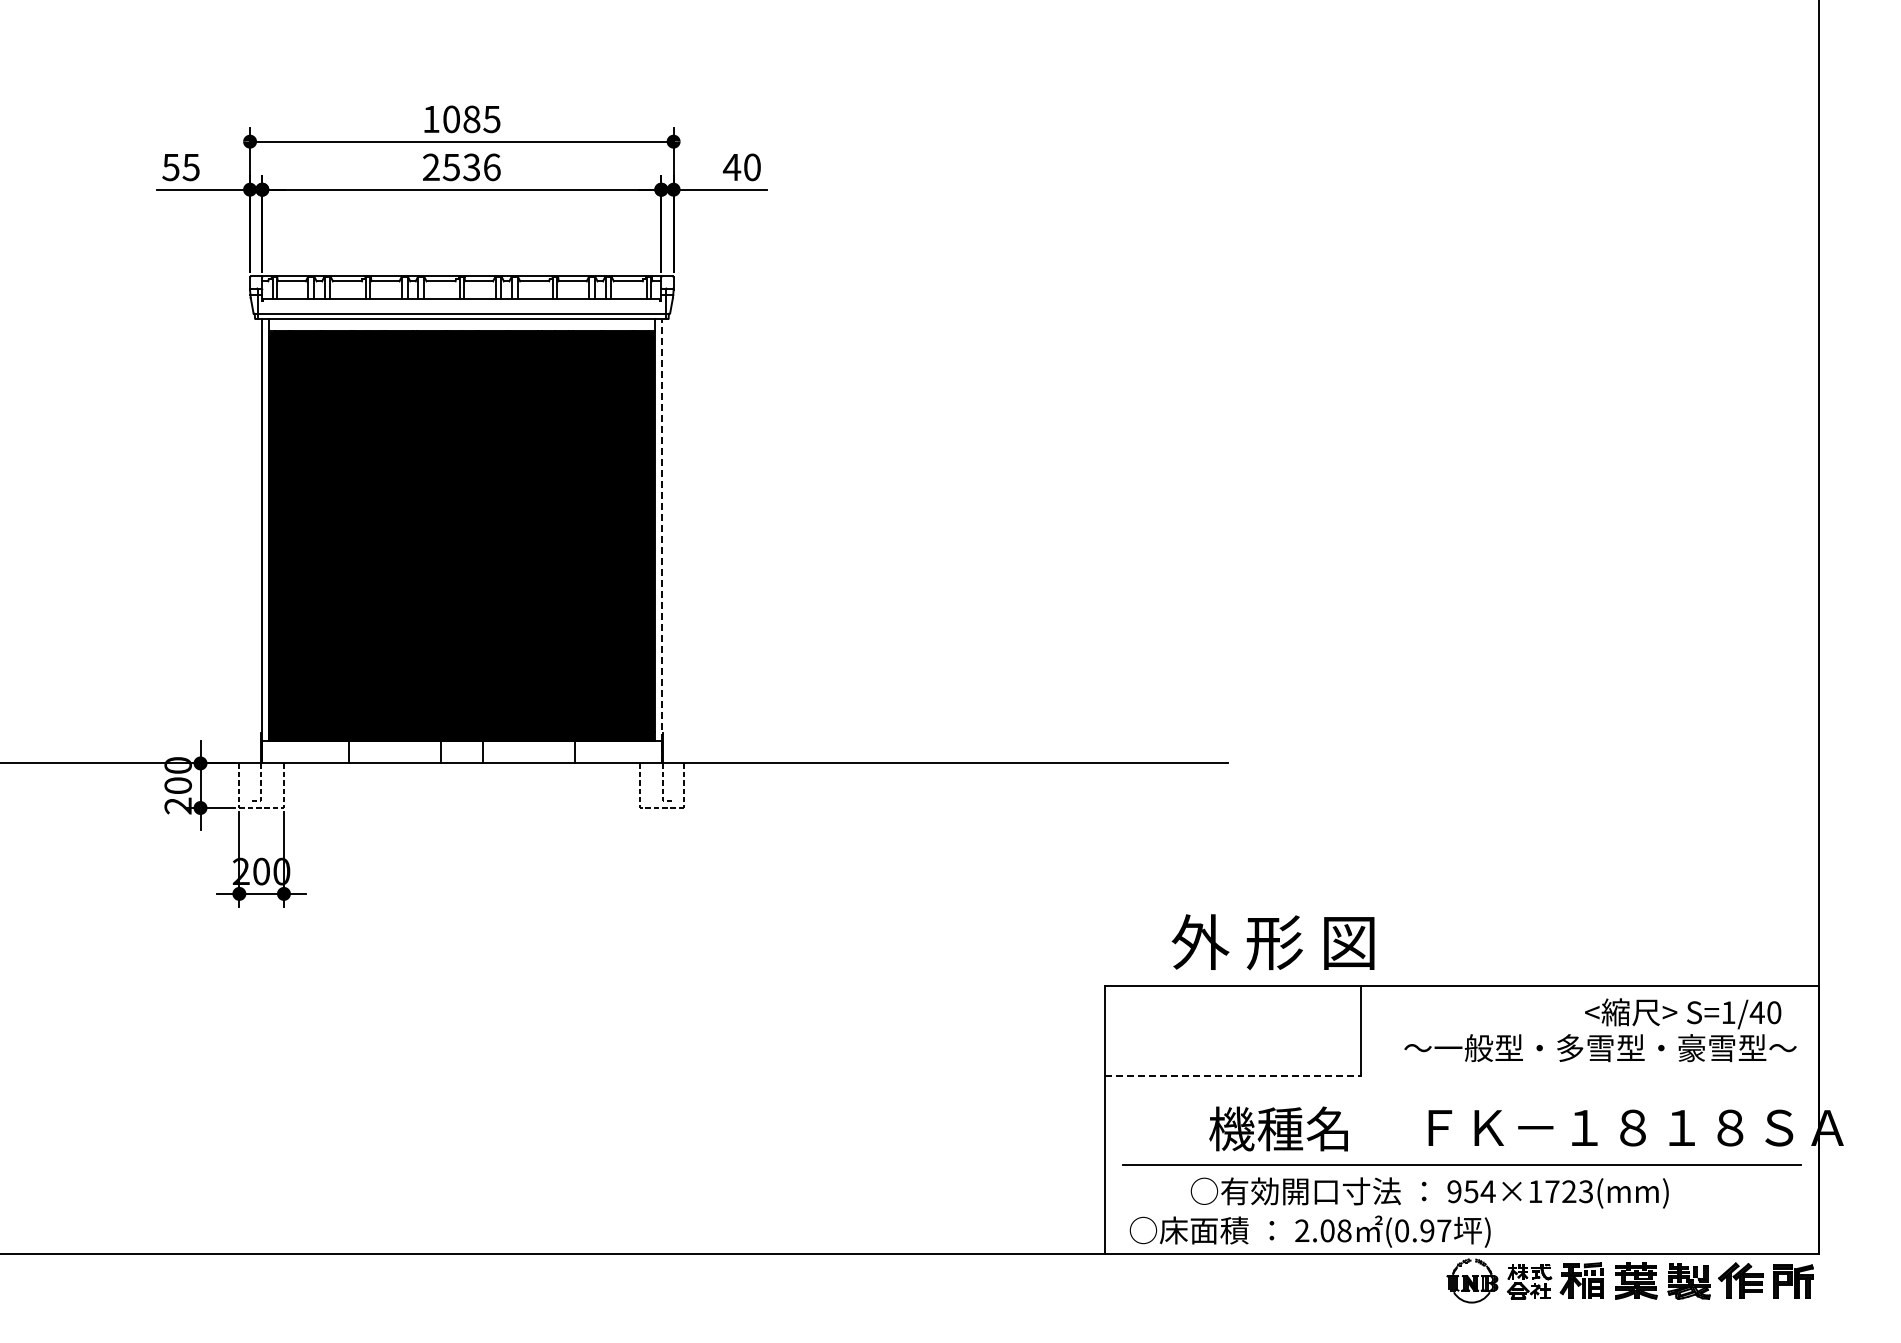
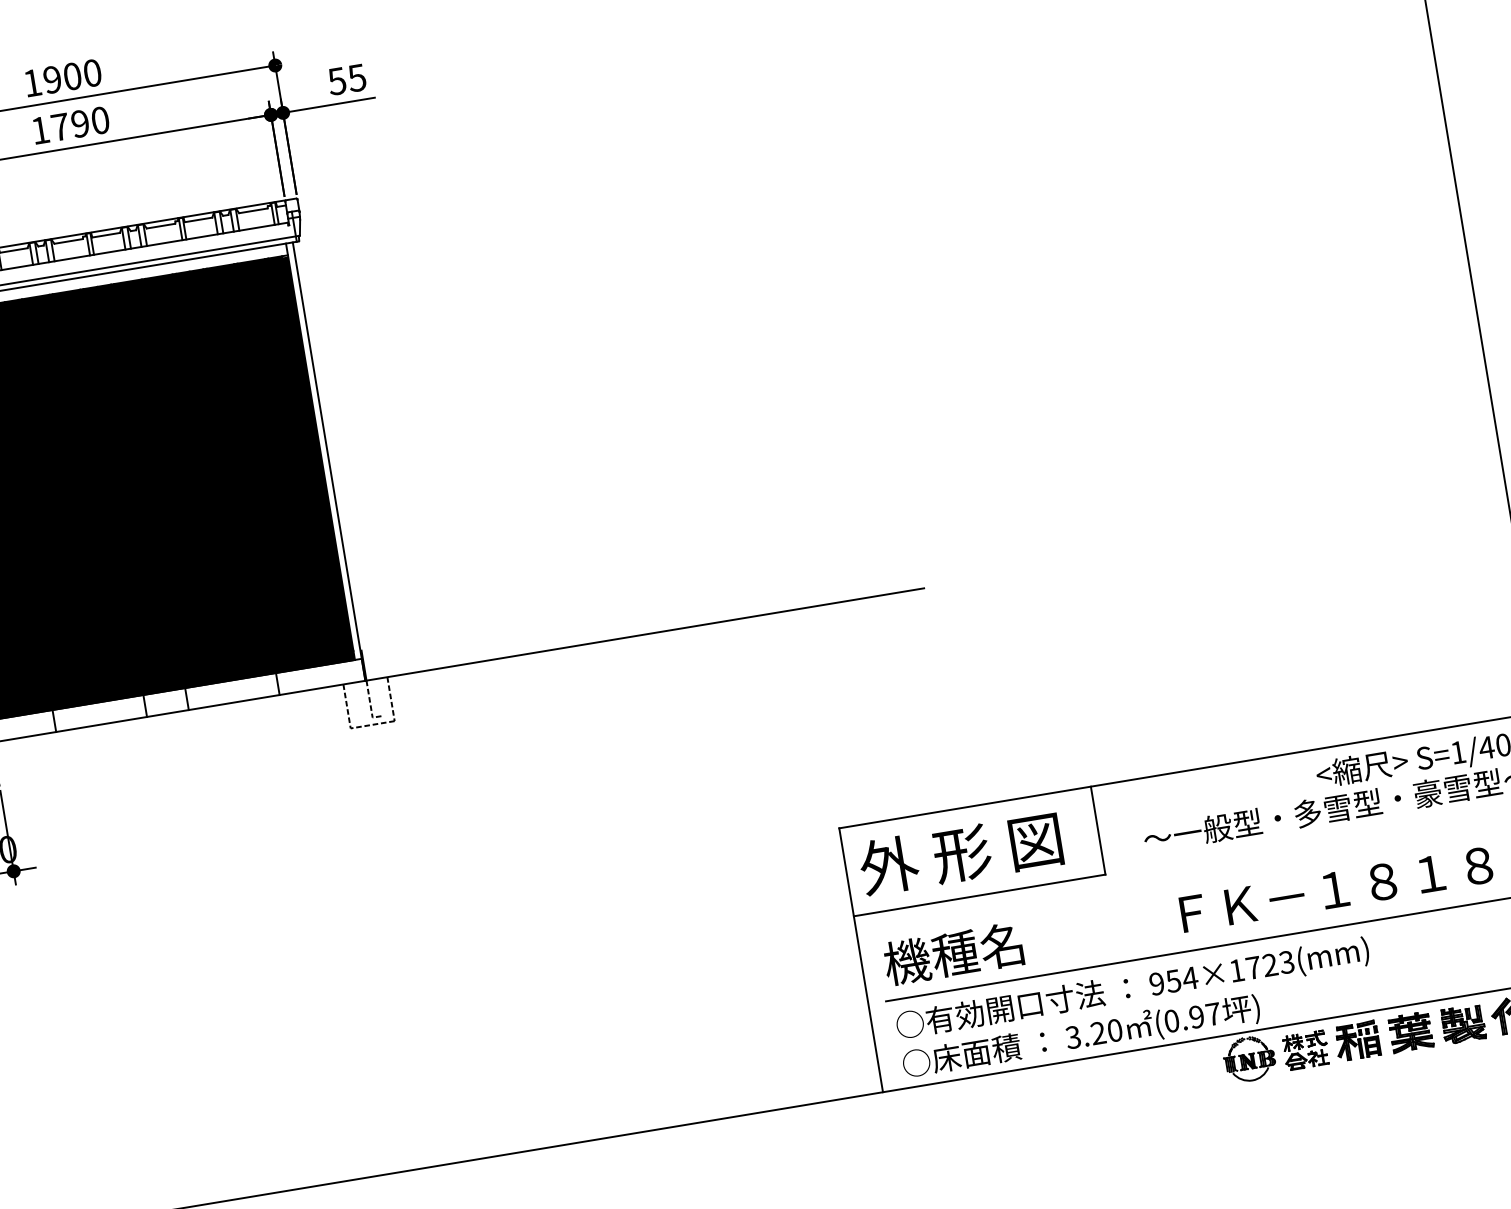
text: (471, 119) -> (72, 76), 1085 -> 1900
text: (461, 167) -> (70, 125), 2536 -> 1790
text: (741, 167) -> (346, 79), 40 -> 55
line: (662, 540) -> (329, 460), dashed -> solid
text: (1272, 942) -> (960, 854), moved
line: (1232, 1075) -> (979, 895), dashed -> solid
text: (1278, 1128) -> (953, 953), moved
text: (1429, 1192) -> (1132, 988), moved
text: (1323, 1230) -> (1094, 1033), 2.08 -> 3.20

